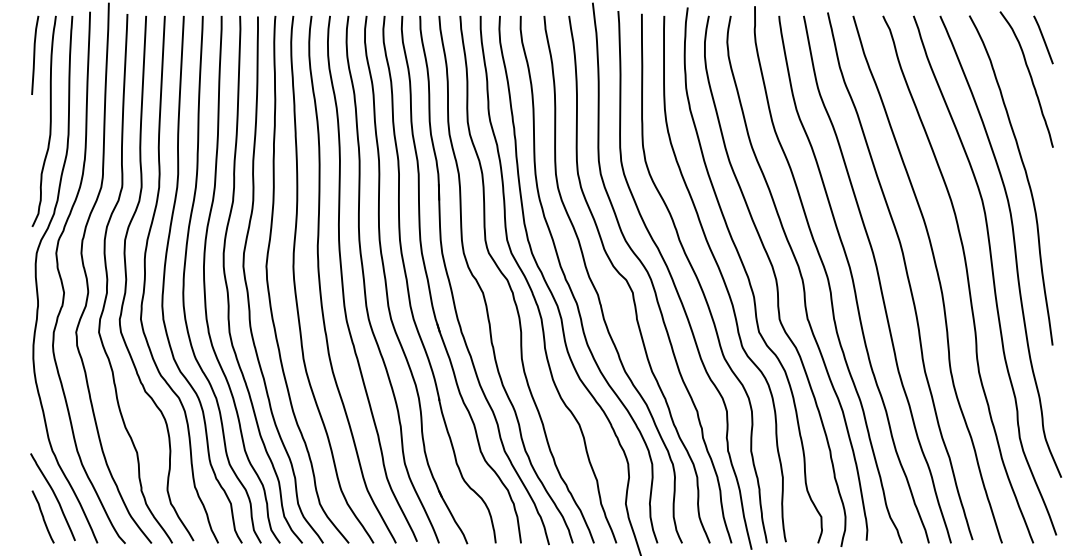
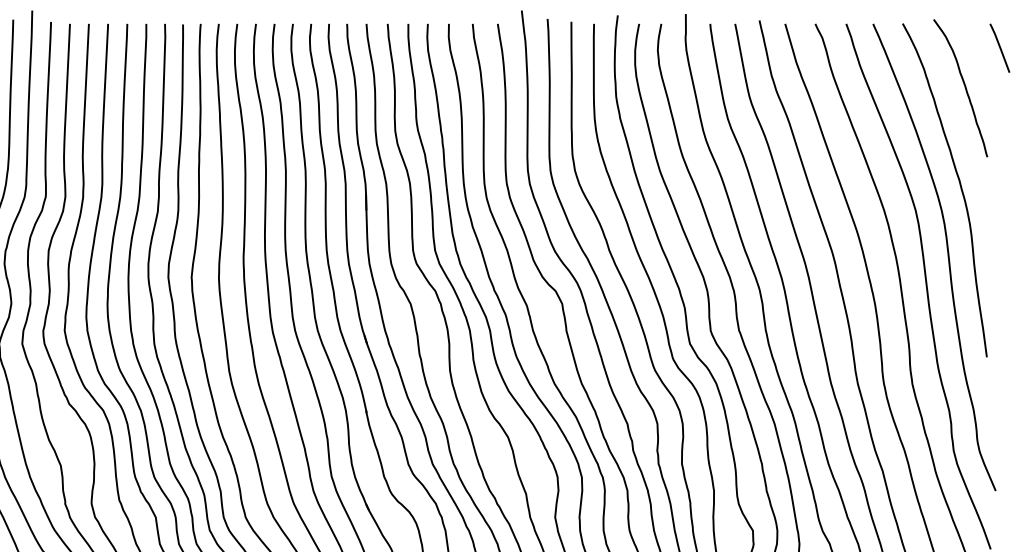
line: (1043, 39) -> (999, 47), moved

